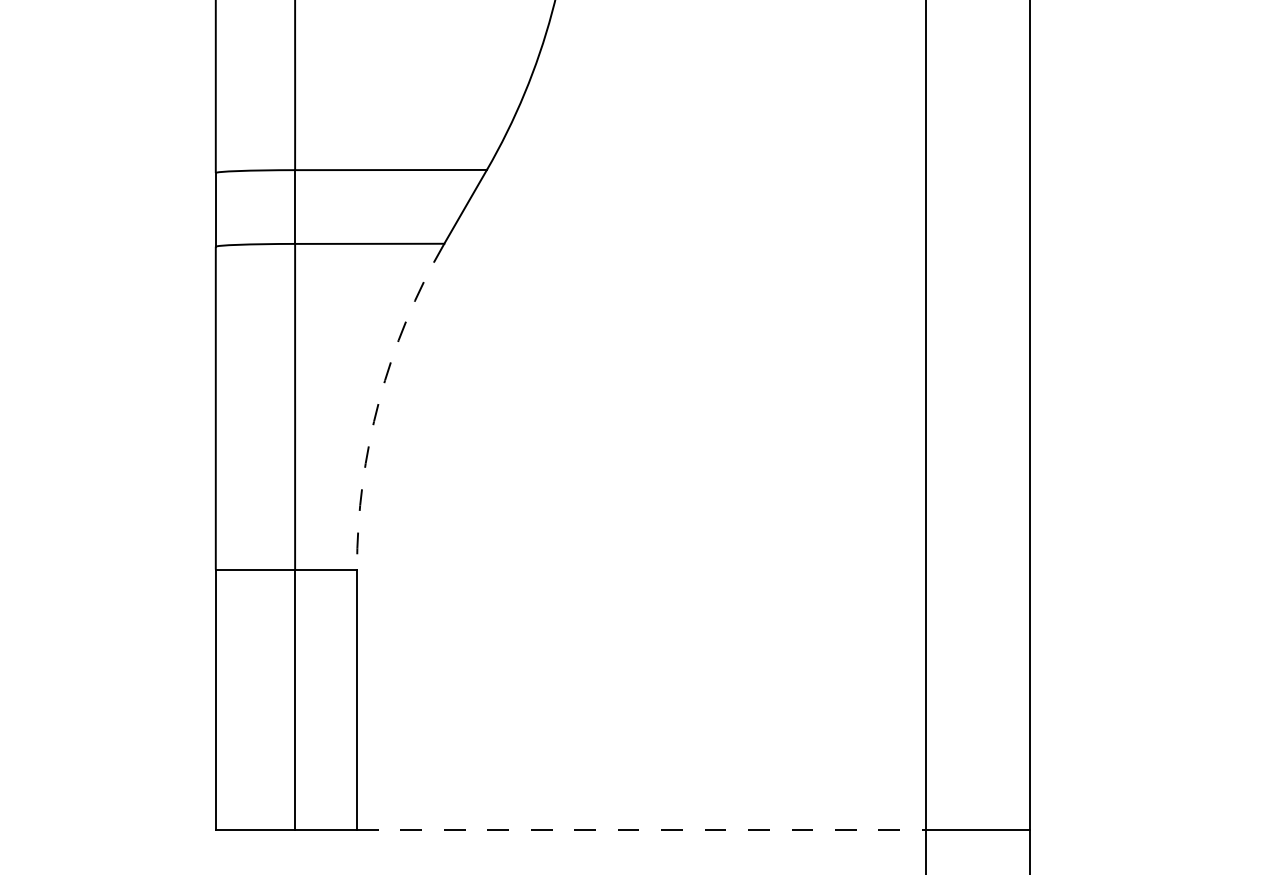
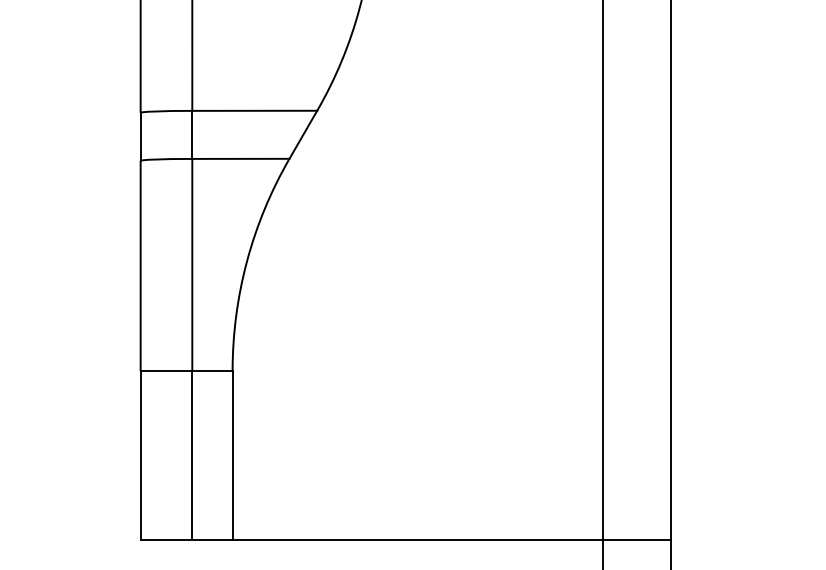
arc: (379, 401) -> (247, 261), dashed -> solid
line: (642, 829) -> (418, 540), dashed -> solid

